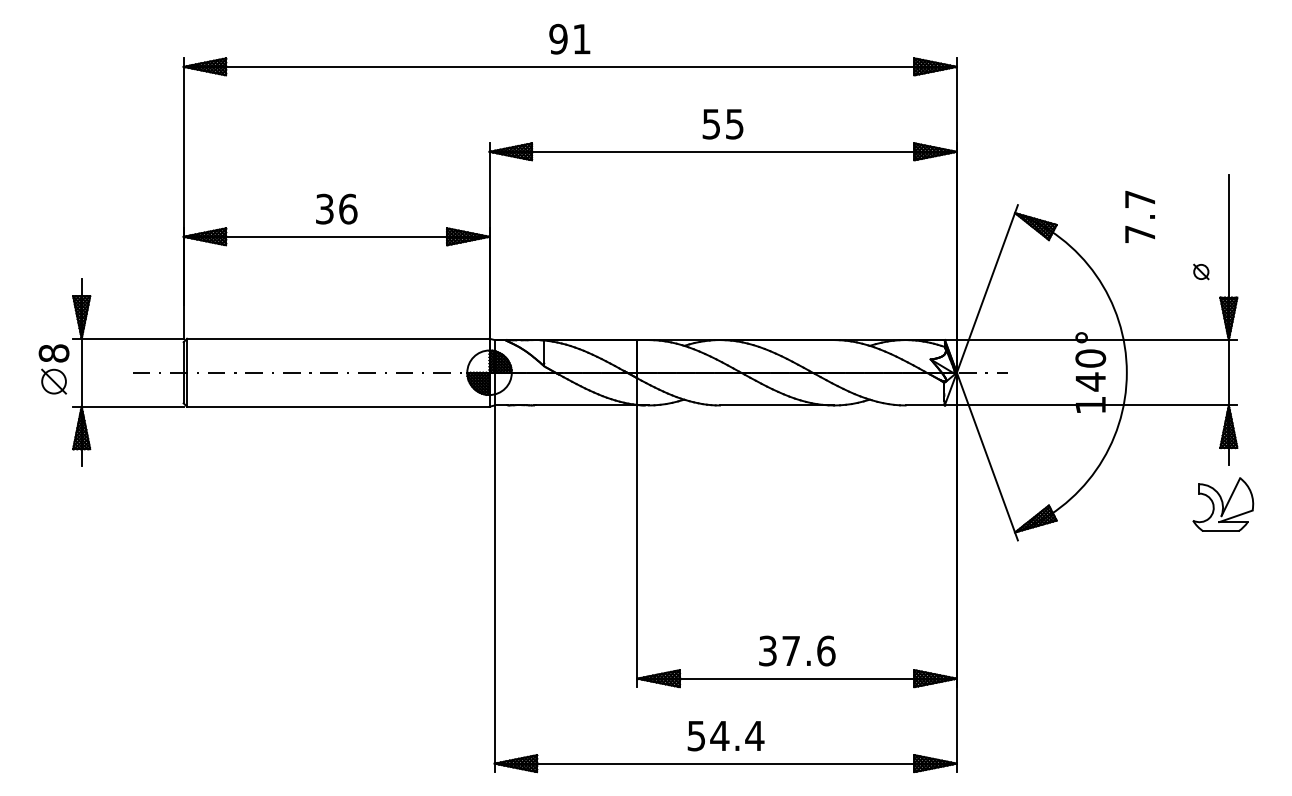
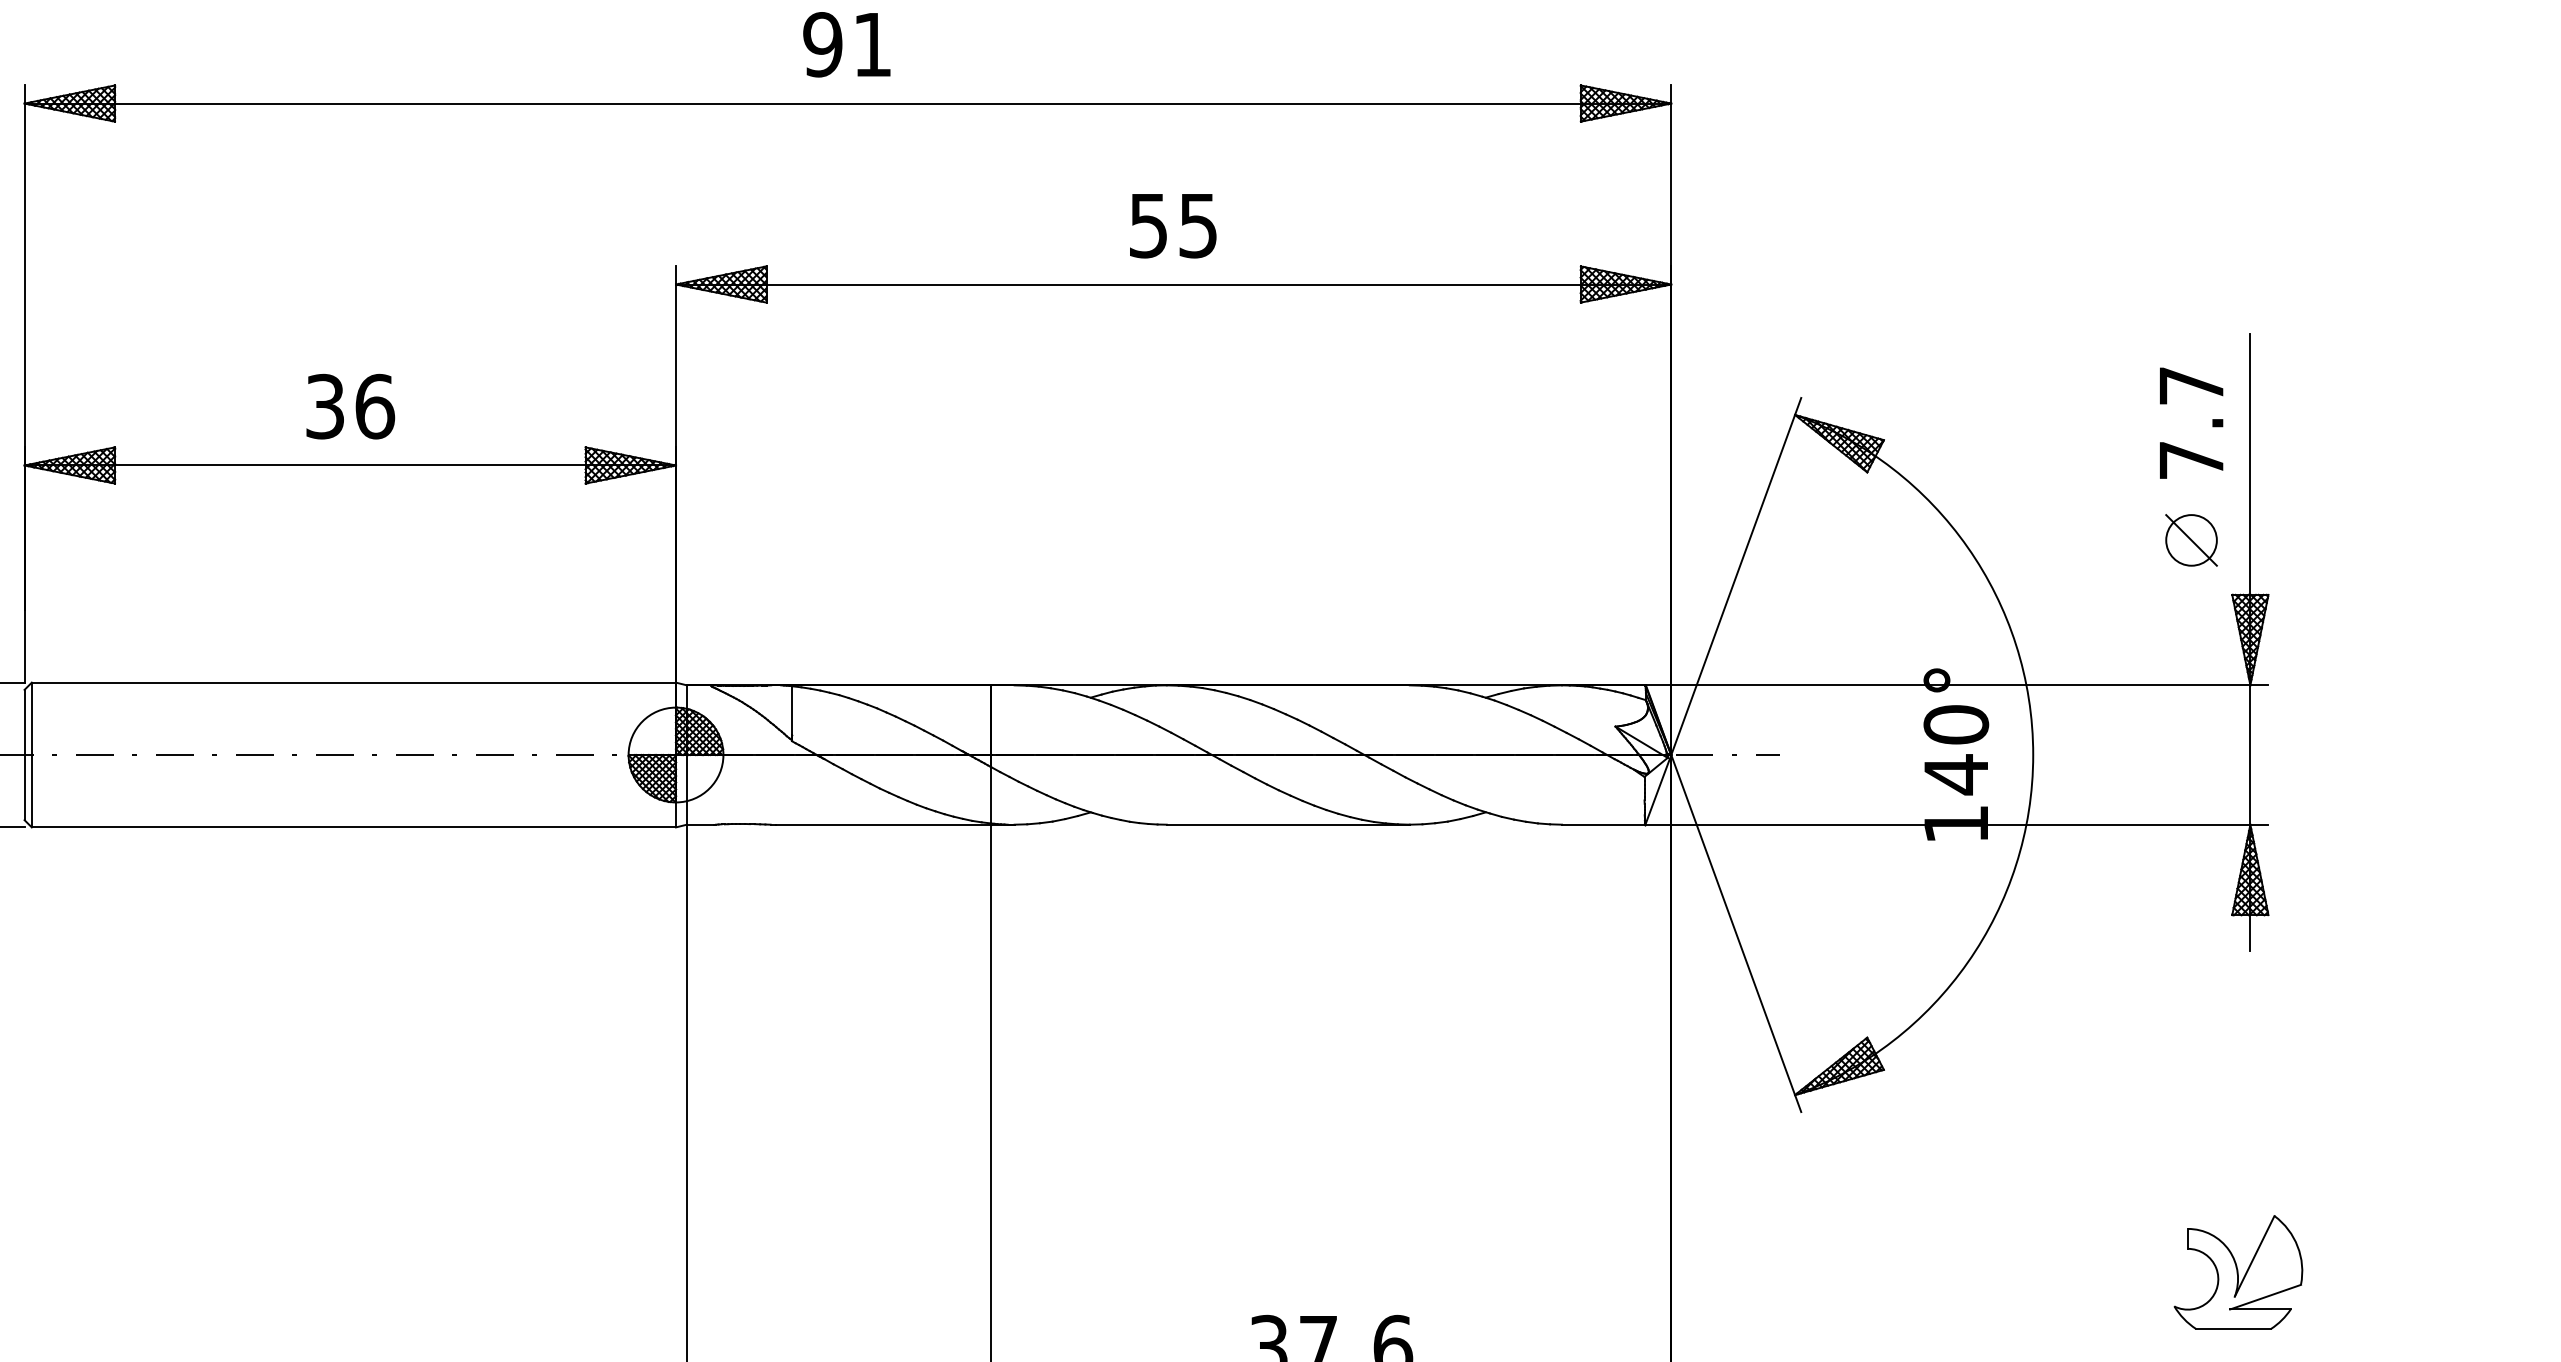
text: (1139, 216) -> (2190, 422), moved
part: (1201, 271) -> (2192, 539), size x1.67
part: (1223, 504) -> (2239, 1271), moved

